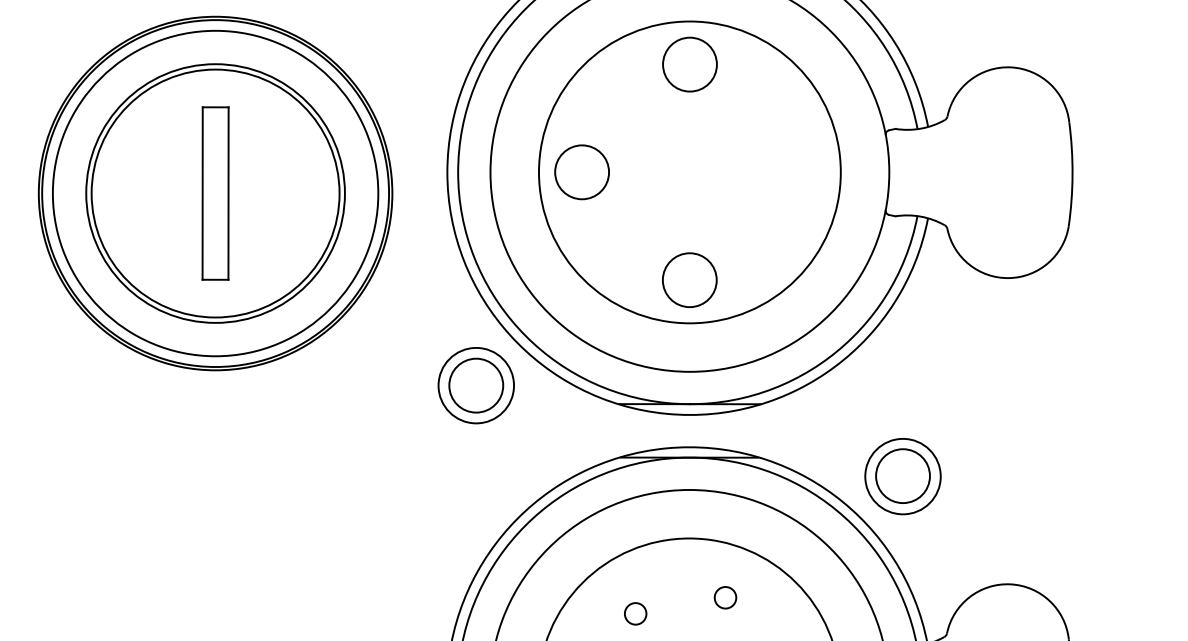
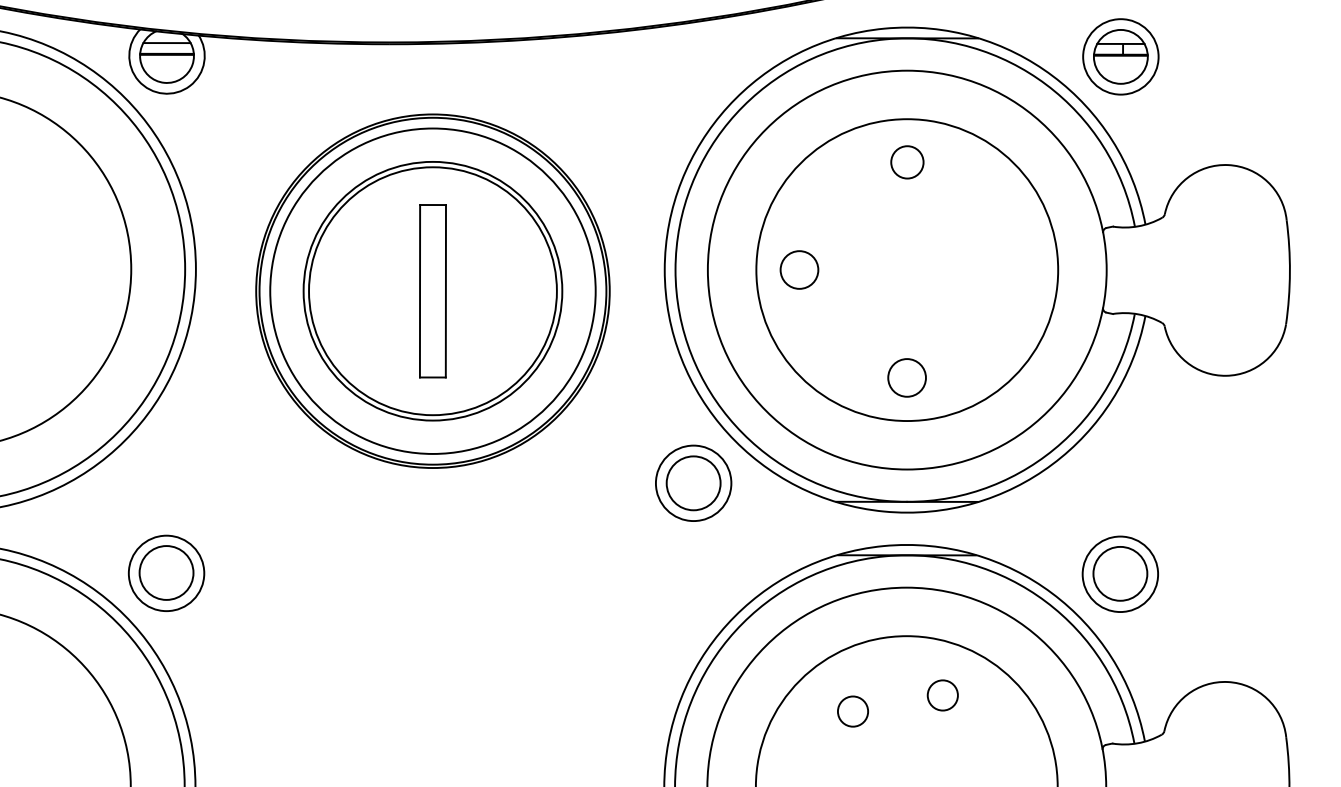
circle: (690, 64) -> (907, 162), size x0.6
circle: (582, 171) -> (799, 269), size x0.7
circle: (689, 279) -> (906, 377), size x0.7
circle: (725, 597) -> (942, 695), size x1.4
circle: (635, 613) -> (852, 711), size x1.4

